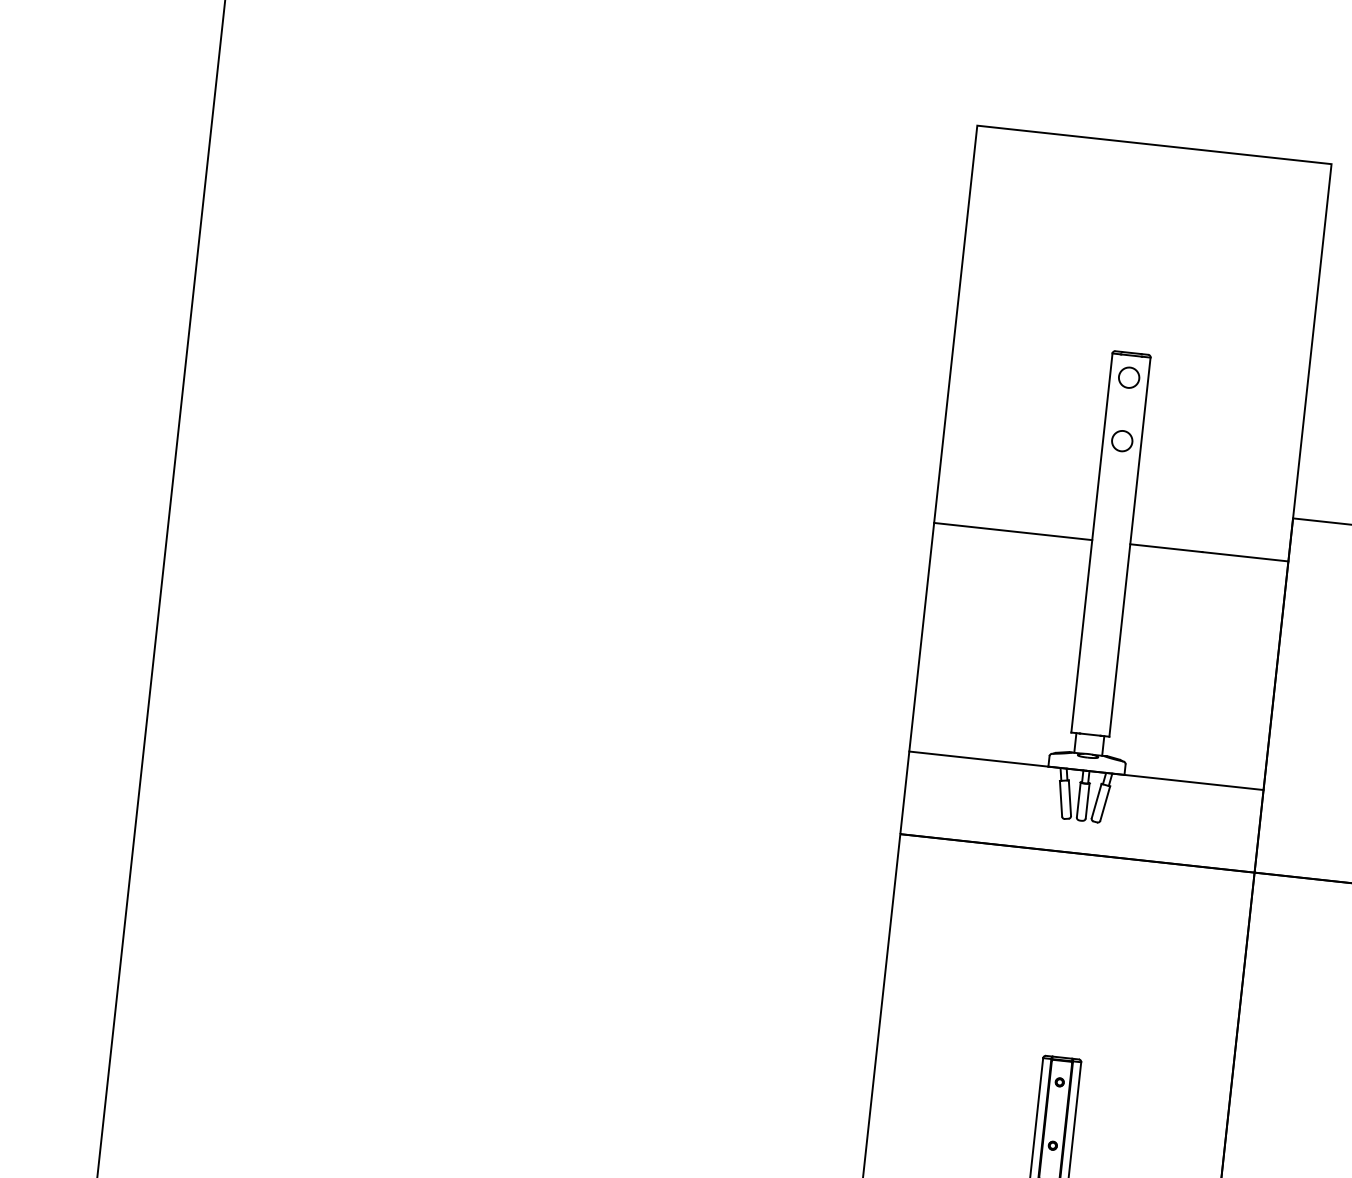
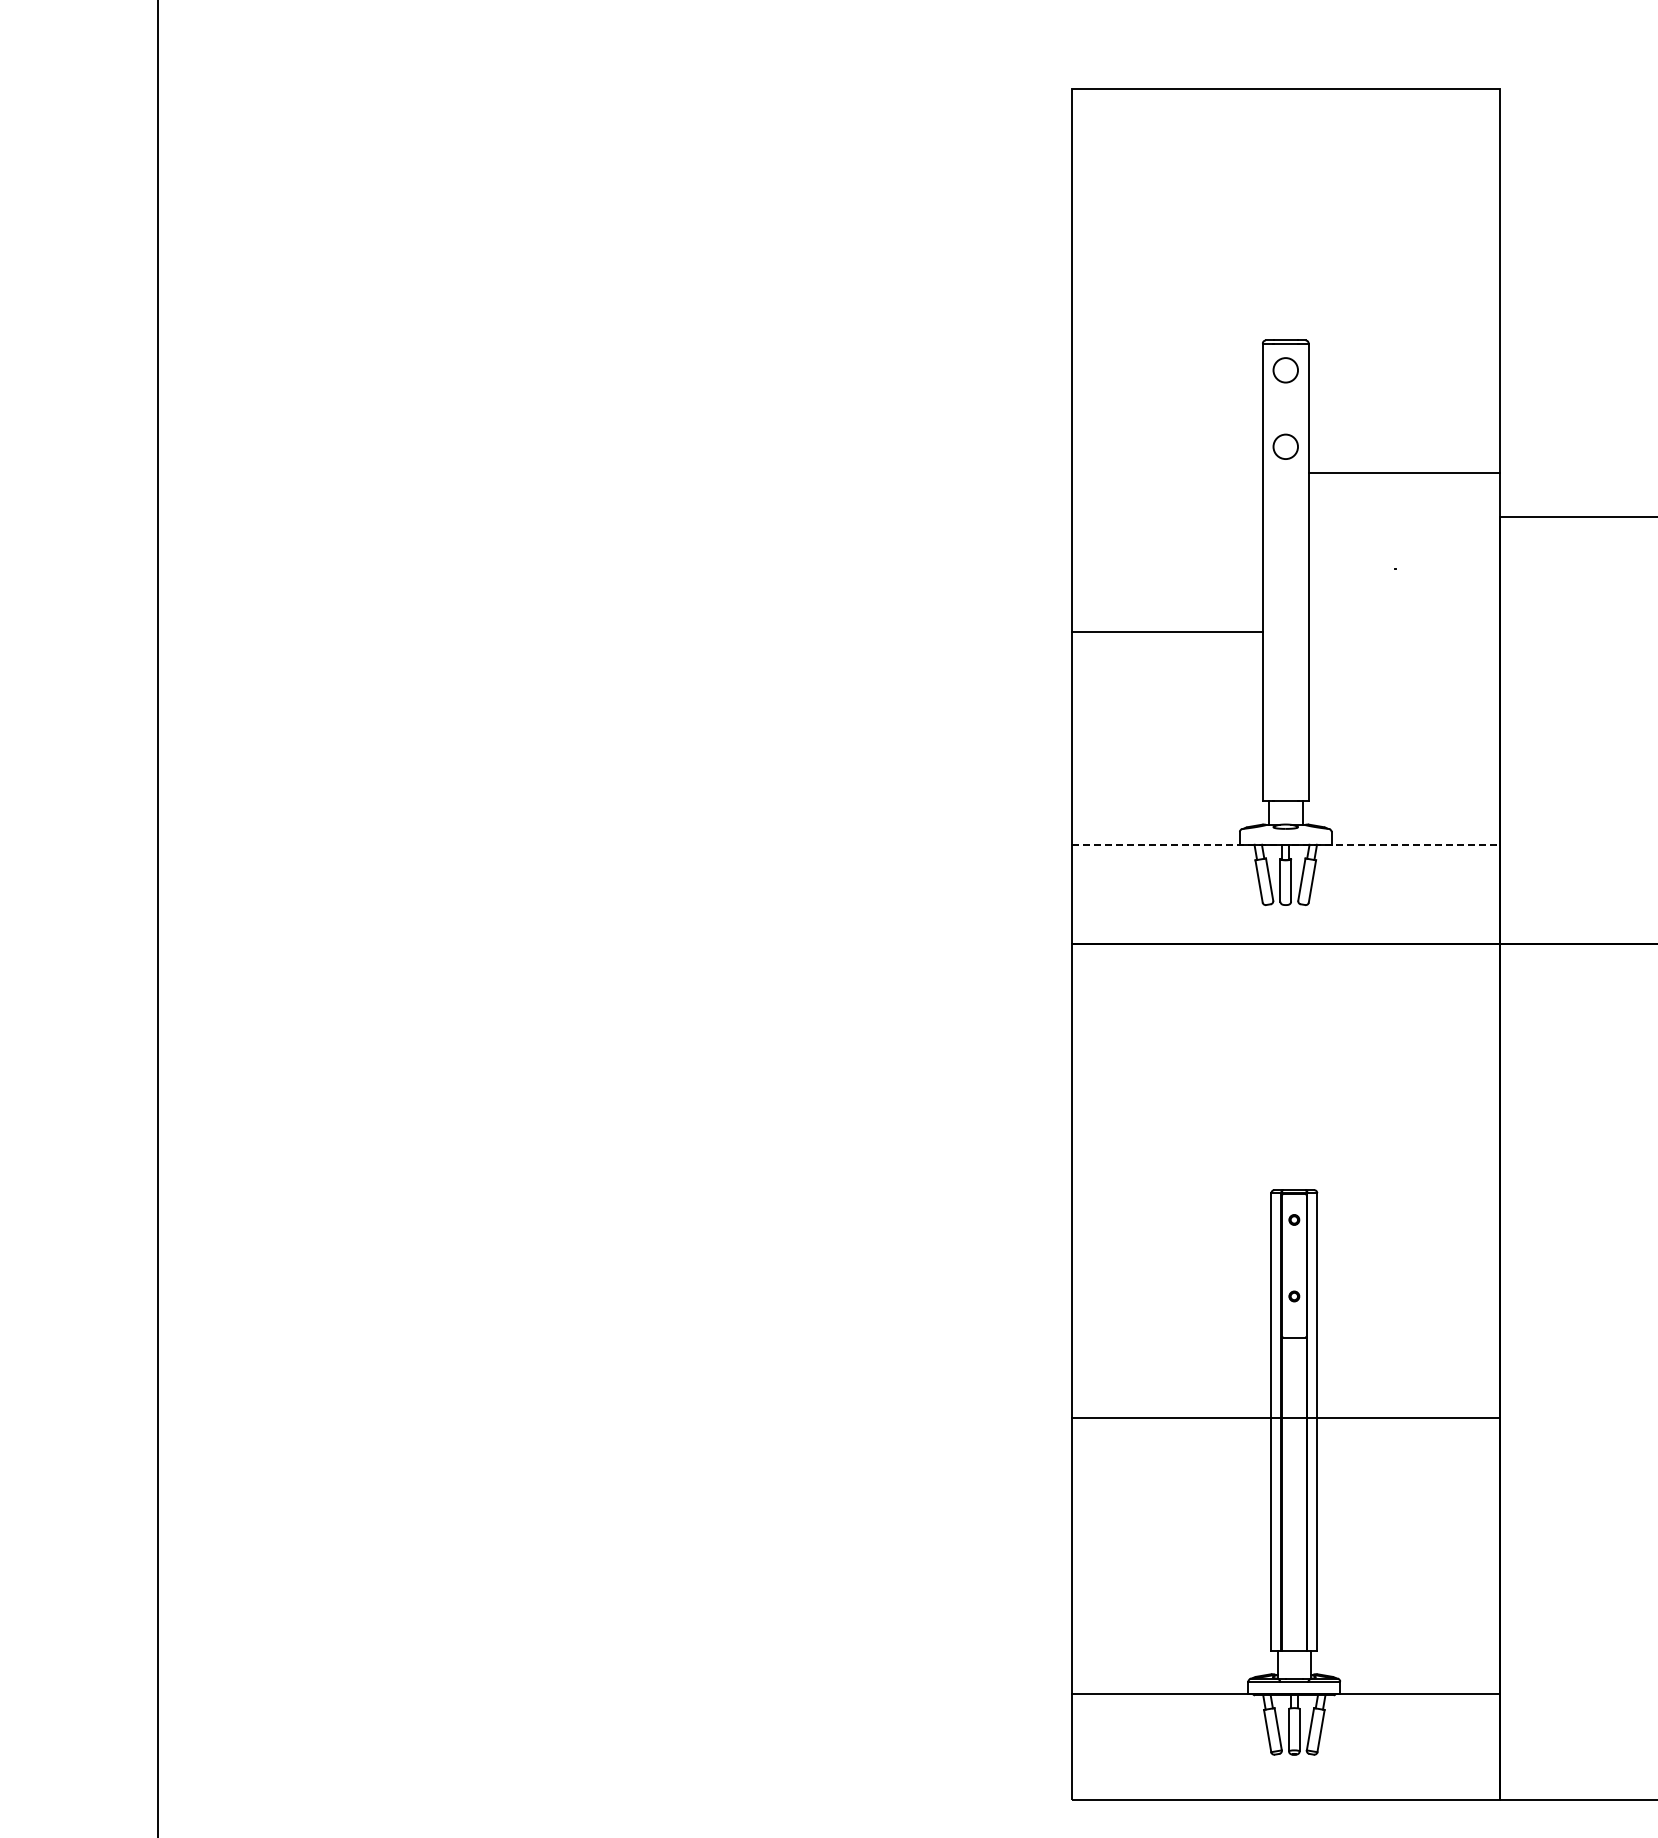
line: (1012, 531) -> (1166, 631), moved
line: (1208, 552) -> (1403, 472), moved
line: (1086, 770) -> (1285, 844), solid -> dashed

